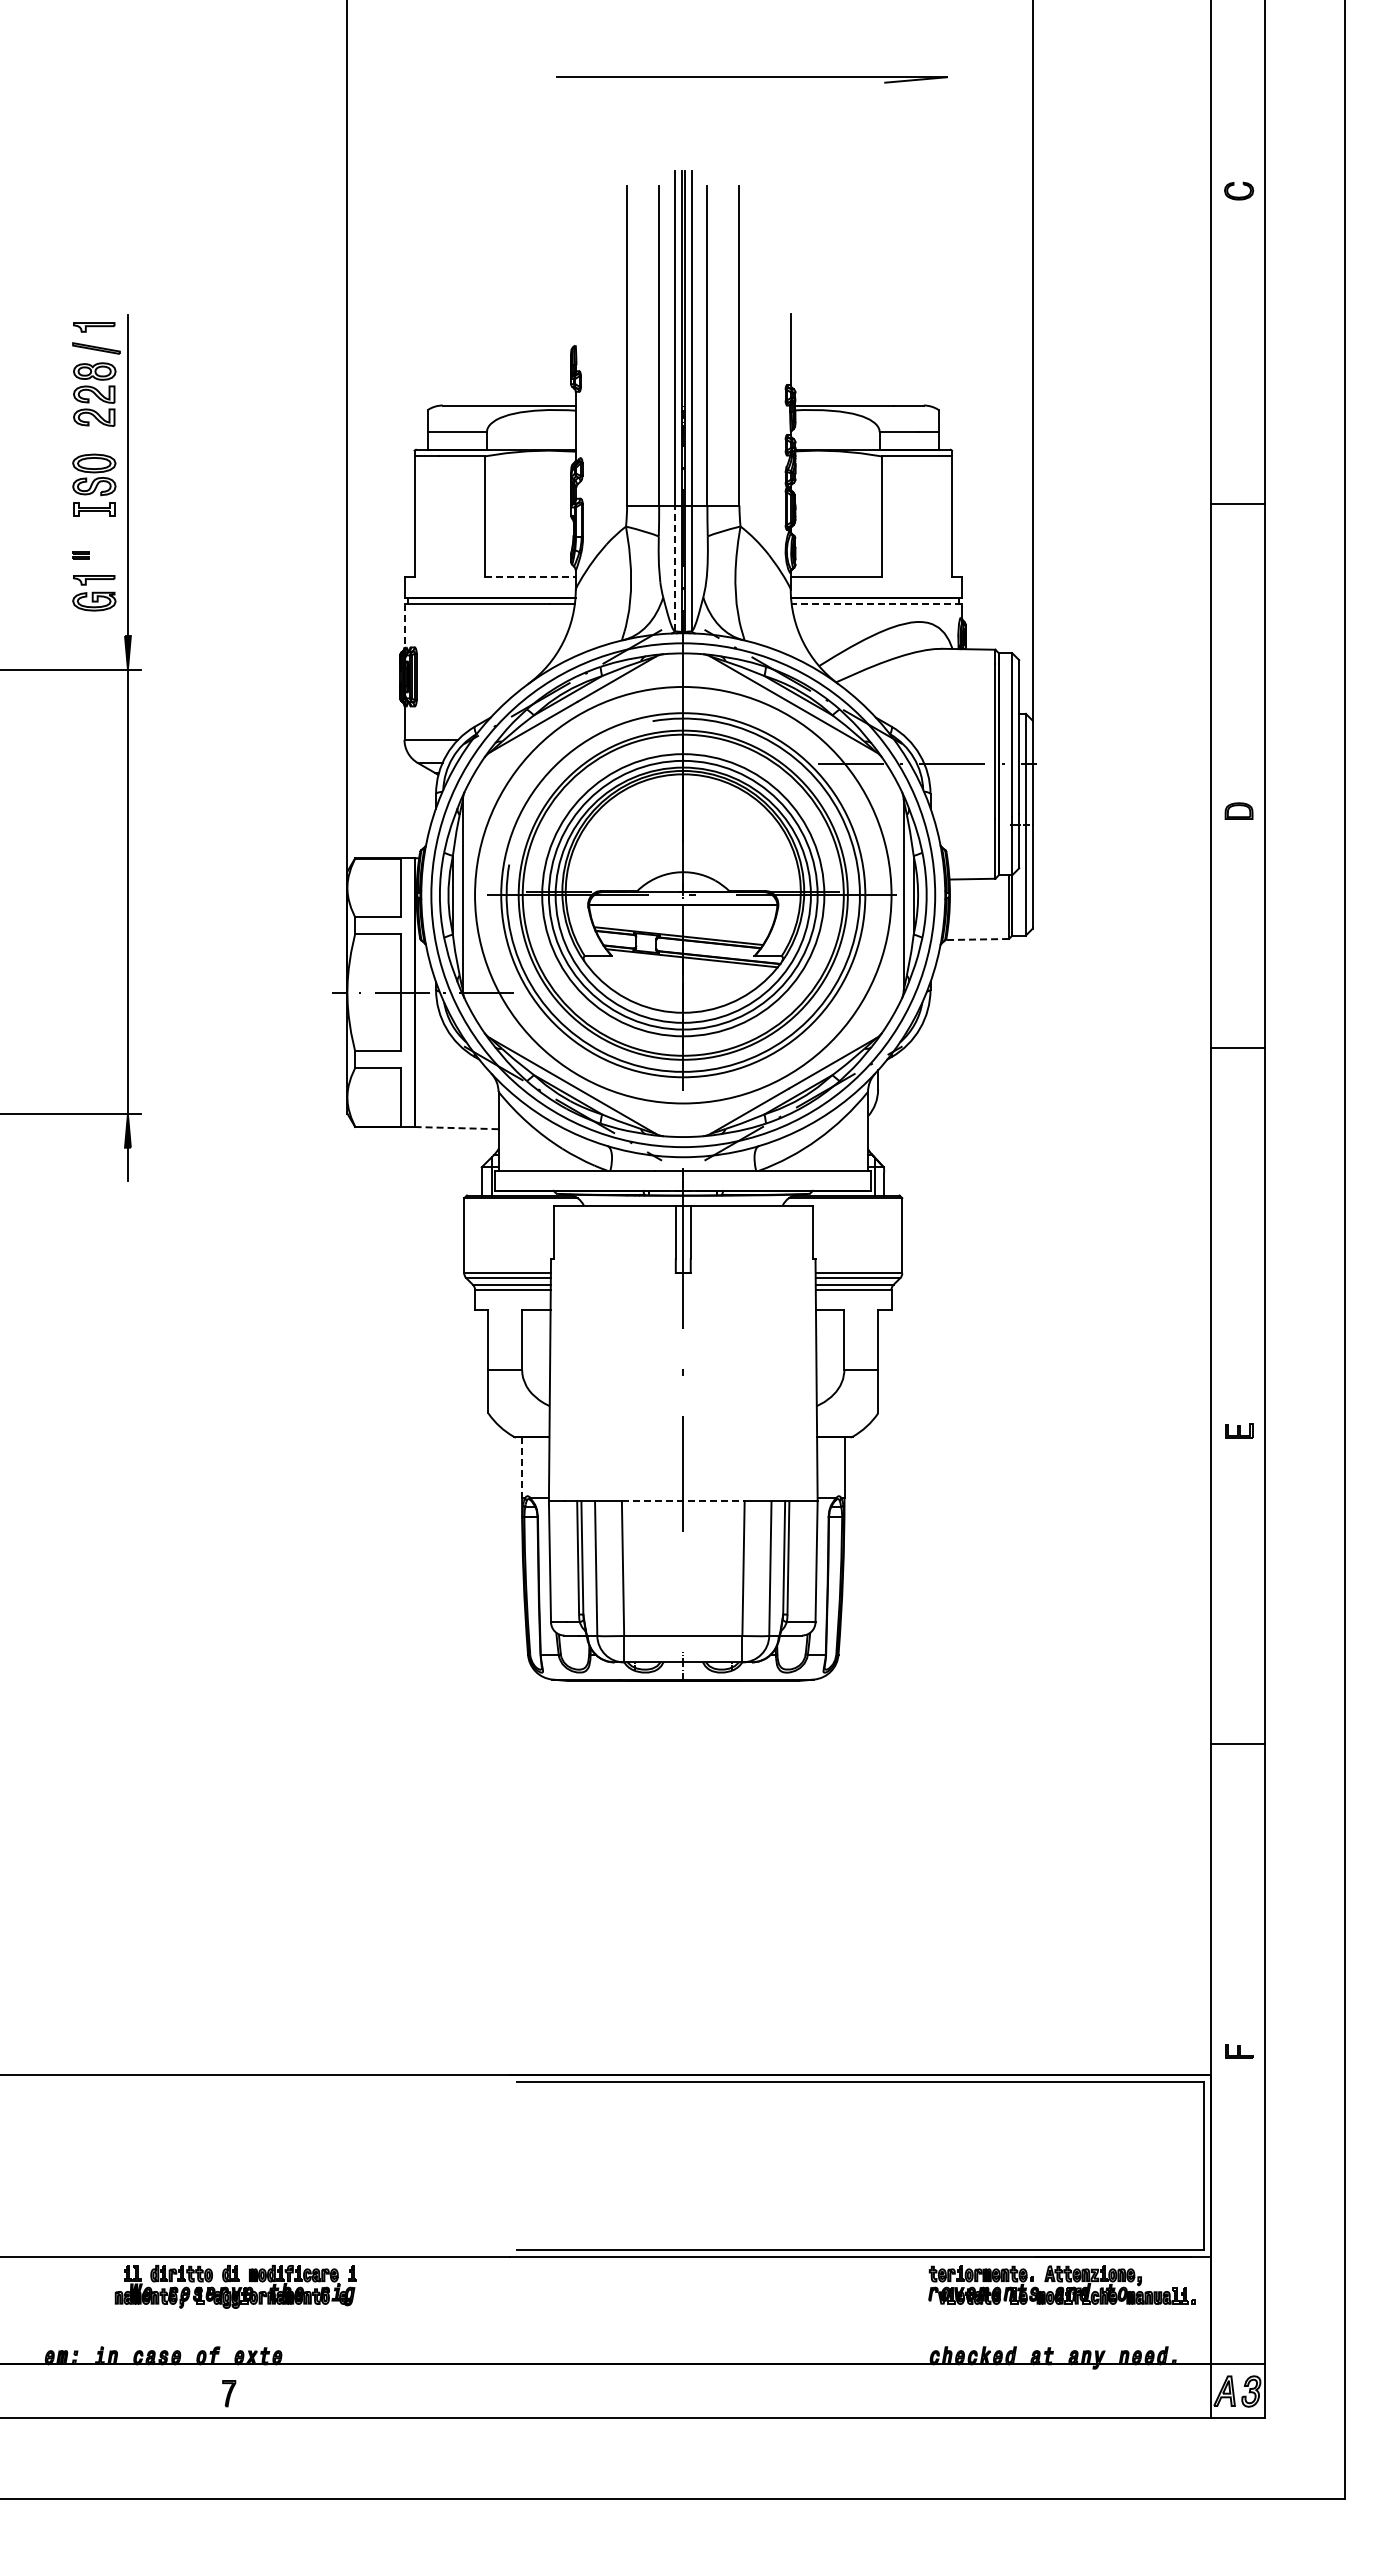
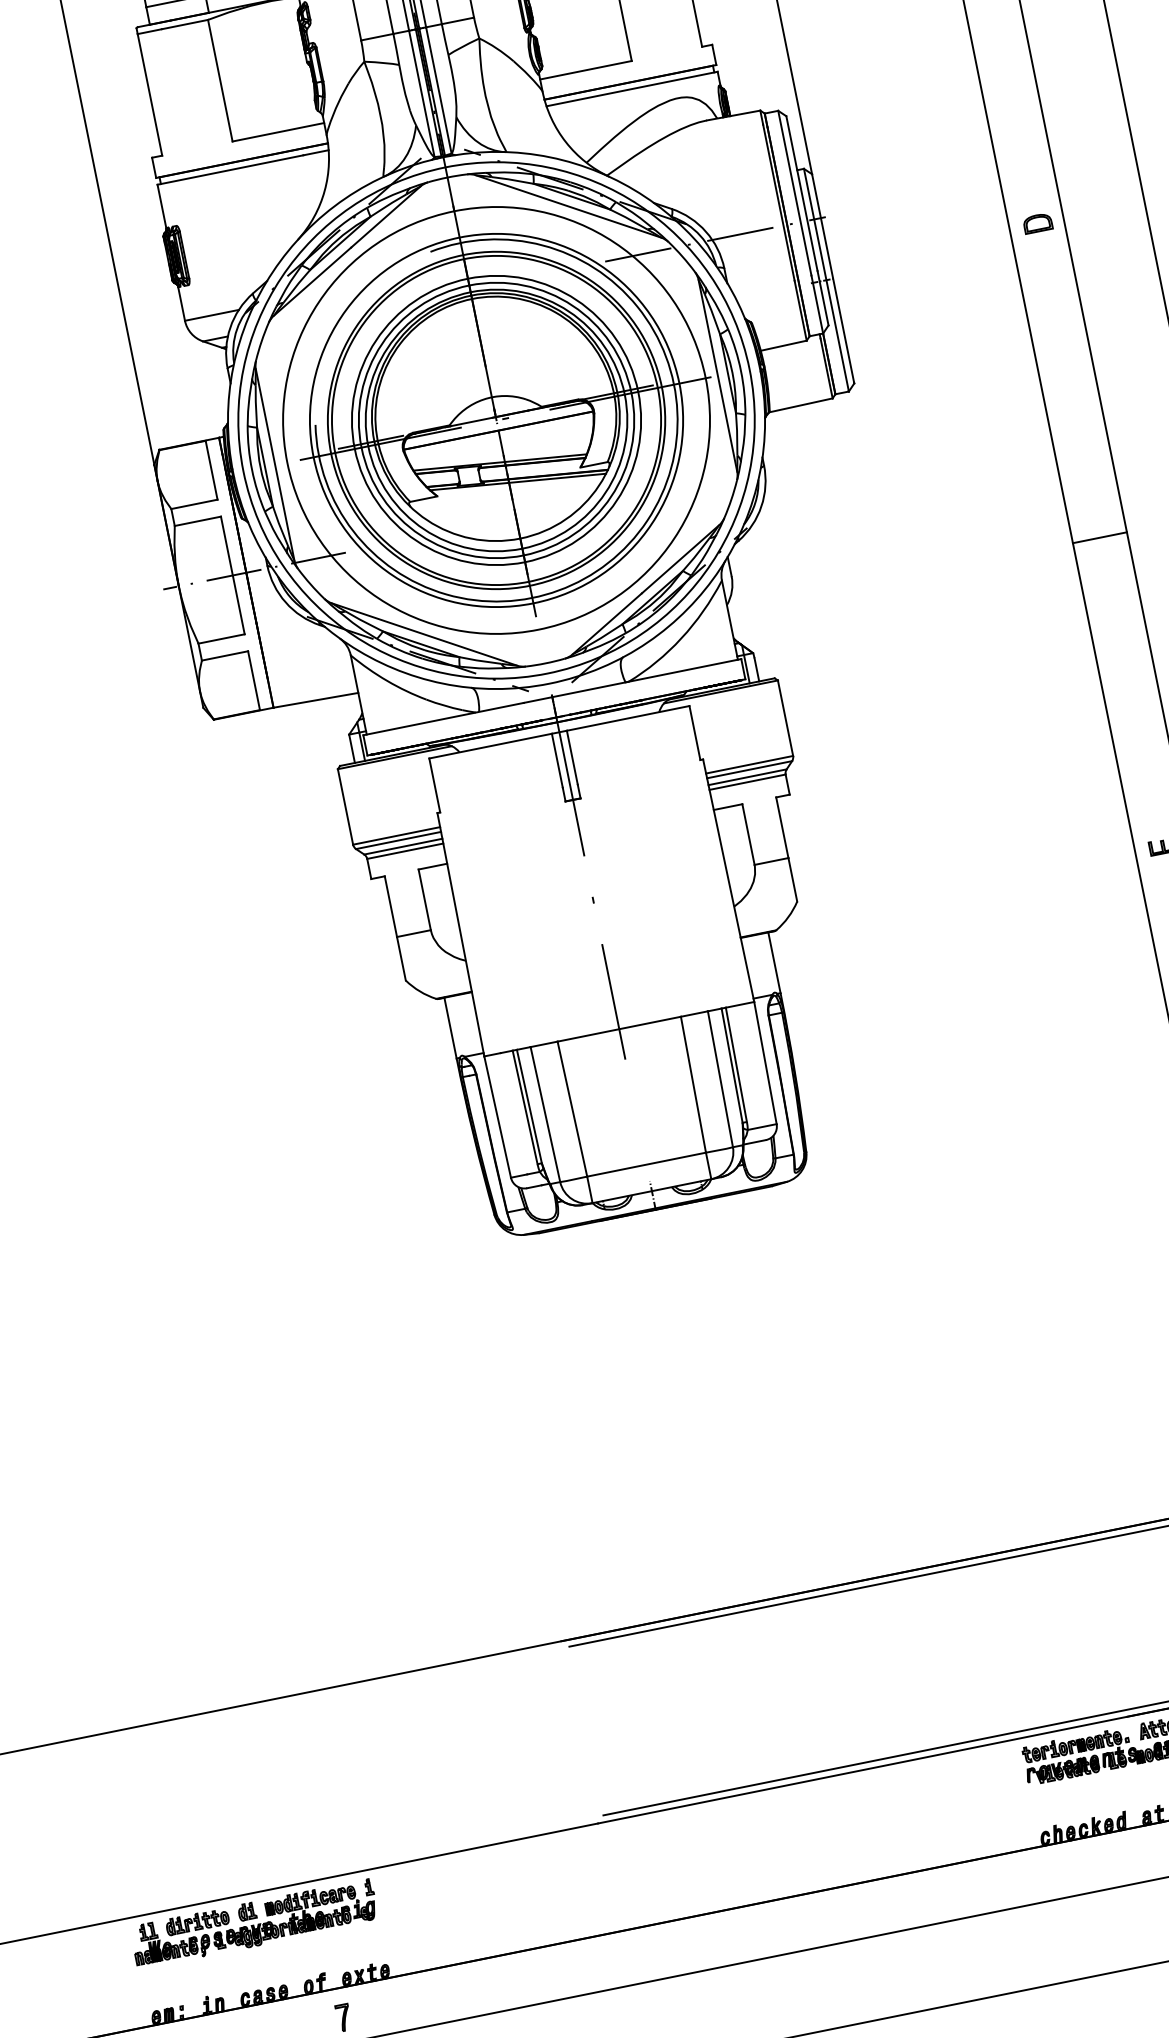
line: (674, 568) -> (421, 94), dashed -> solid
line: (530, 577) -> (278, 132), dashed -> solid
line: (876, 604) -> (631, 89), dashed -> solid
line: (404, 626) -> (162, 206), dashed -> solid
line: (977, 939) -> (801, 405), dashed -> solid
line: (1237, 1047) -> (1099, 537), moved
line: (457, 1128) -> (316, 700), dashed -> solid
line: (522, 1468) -> (451, 1028), dashed -> solid
line: (683, 1501) -> (619, 1029), dashed -> solid
part: (235, 2286) -> (254, 1923), moved

